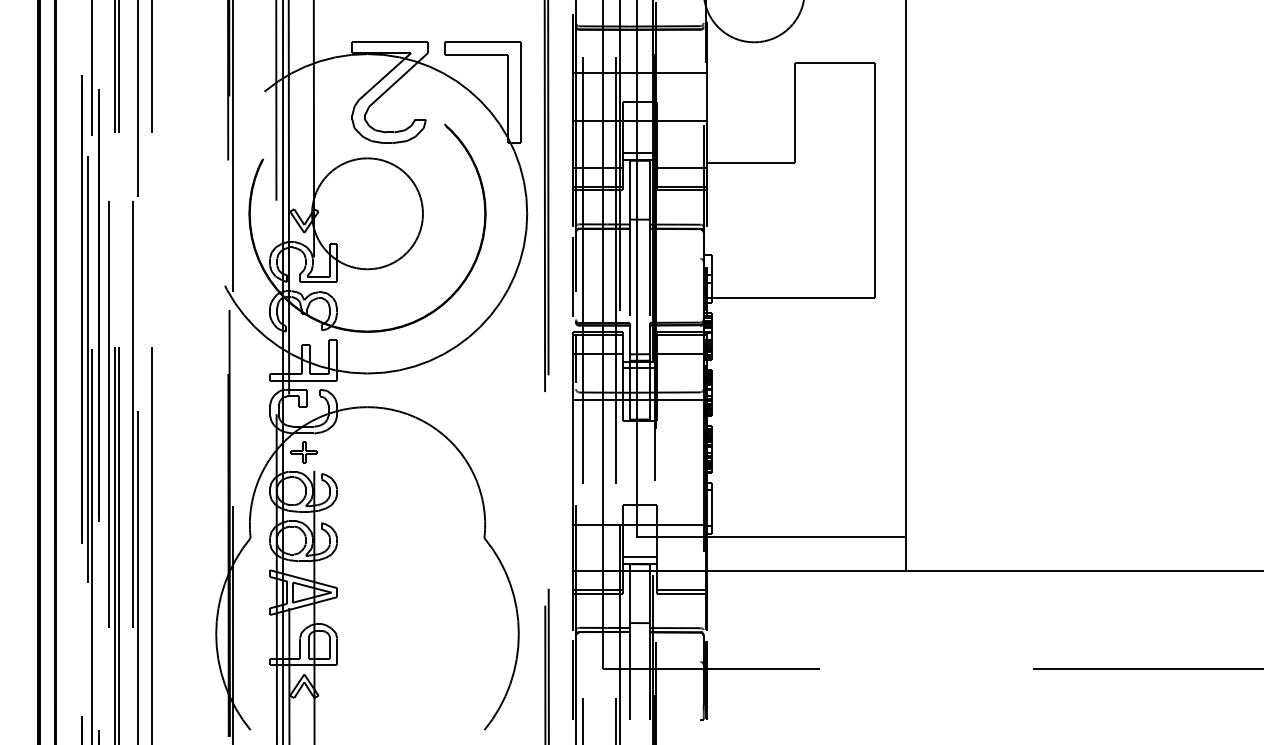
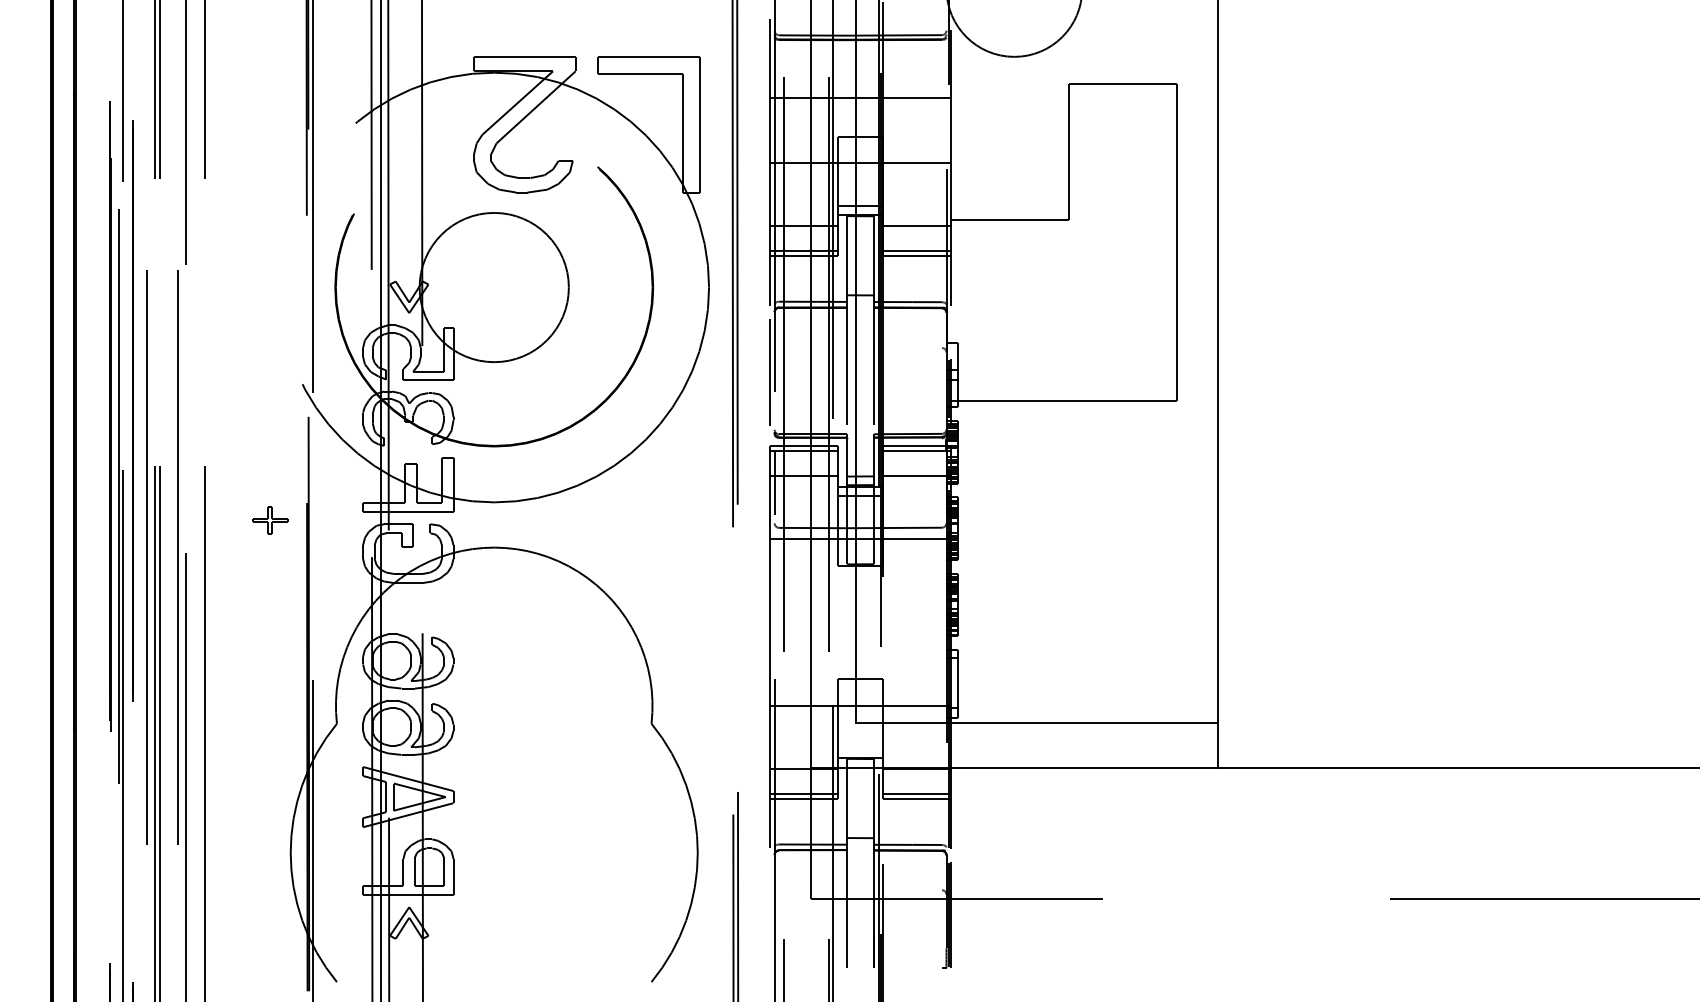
part: (304, 452) -> (270, 520), moved
line: (639, 556) -> (860, 748), removed
line: (572, 679) -> (770, 914), removed

